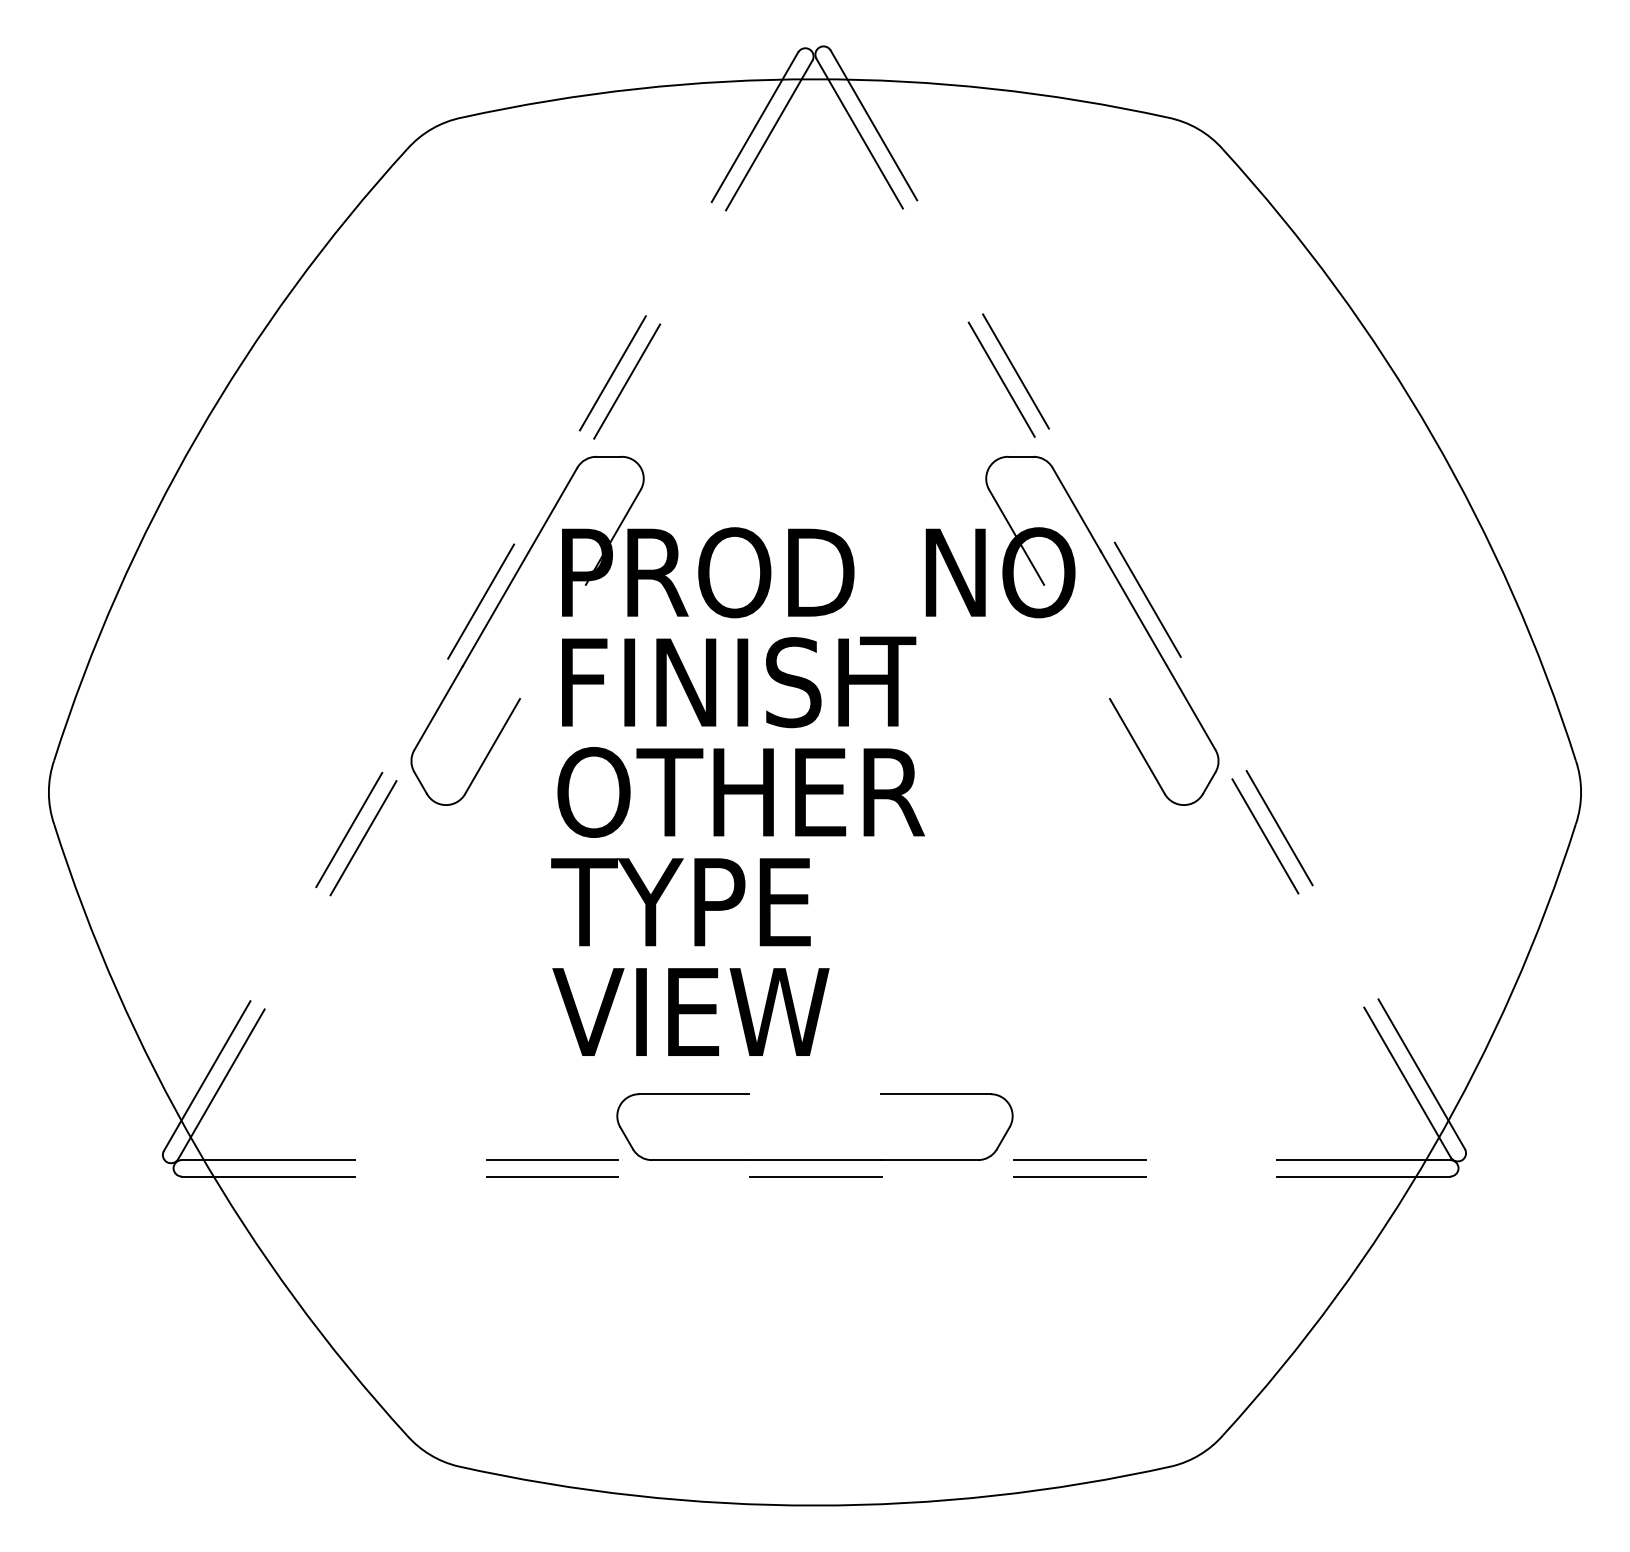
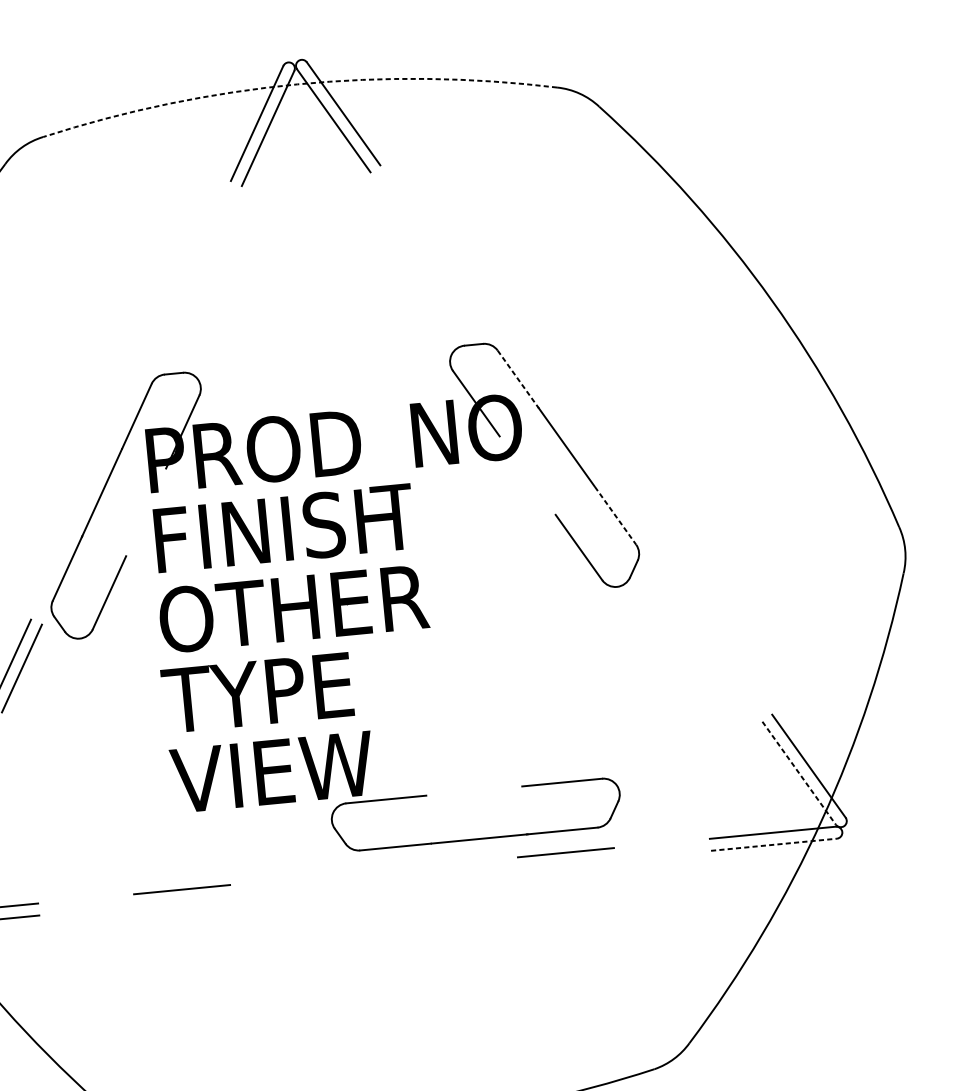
arc: (815, 79) -> (297, 84), solid -> dashed
line: (1015, 371) -> (463, 283), removed
line: (612, 373) -> (170, 312), removed
line: (1001, 379) -> (454, 289), removed
line: (627, 381) -> (182, 317), removed
line: (1076, 509) -> (518, 379), solid -> dashed
line: (1147, 599) -> (576, 439), removed
line: (481, 601) -> (91, 487), removed
line: (1191, 708) -> (615, 516), solid -> dashed
line: (1279, 828) -> (688, 597), removed
line: (1265, 836) -> (678, 604), removed
line: (1407, 1082) -> (799, 773), solid -> dashed
part: (814, 1159) -> (478, 838), moved
line: (552, 1176) -> (183, 901), removed
line: (815, 1176) -> (374, 883), removed
line: (1079, 1176) -> (566, 864), removed
line: (1364, 1176) -> (774, 844), solid -> dashed

